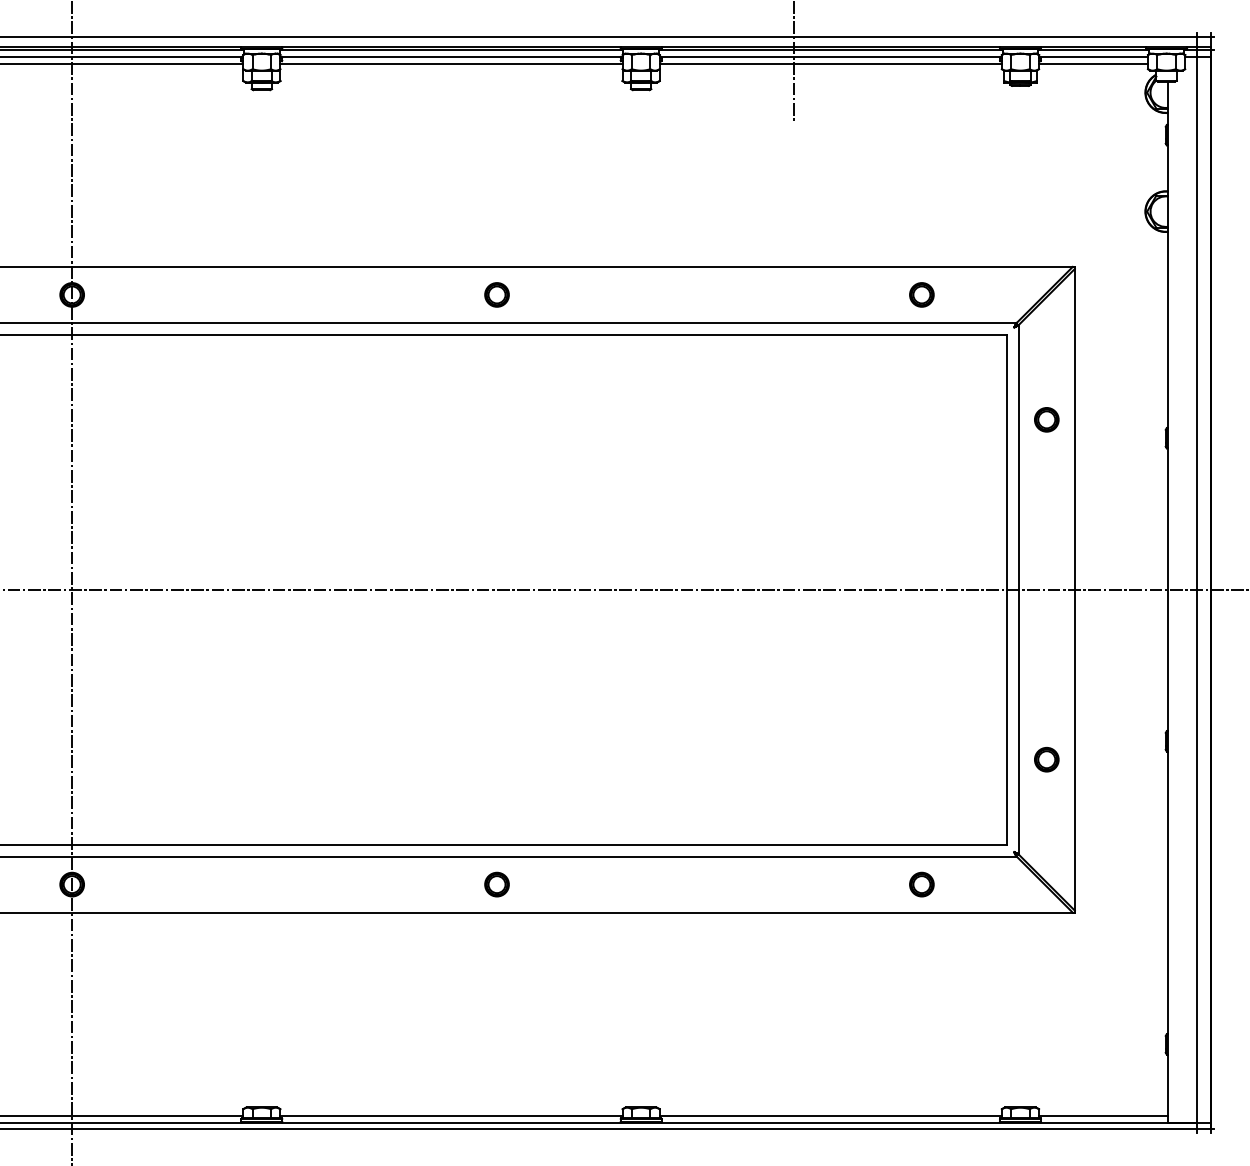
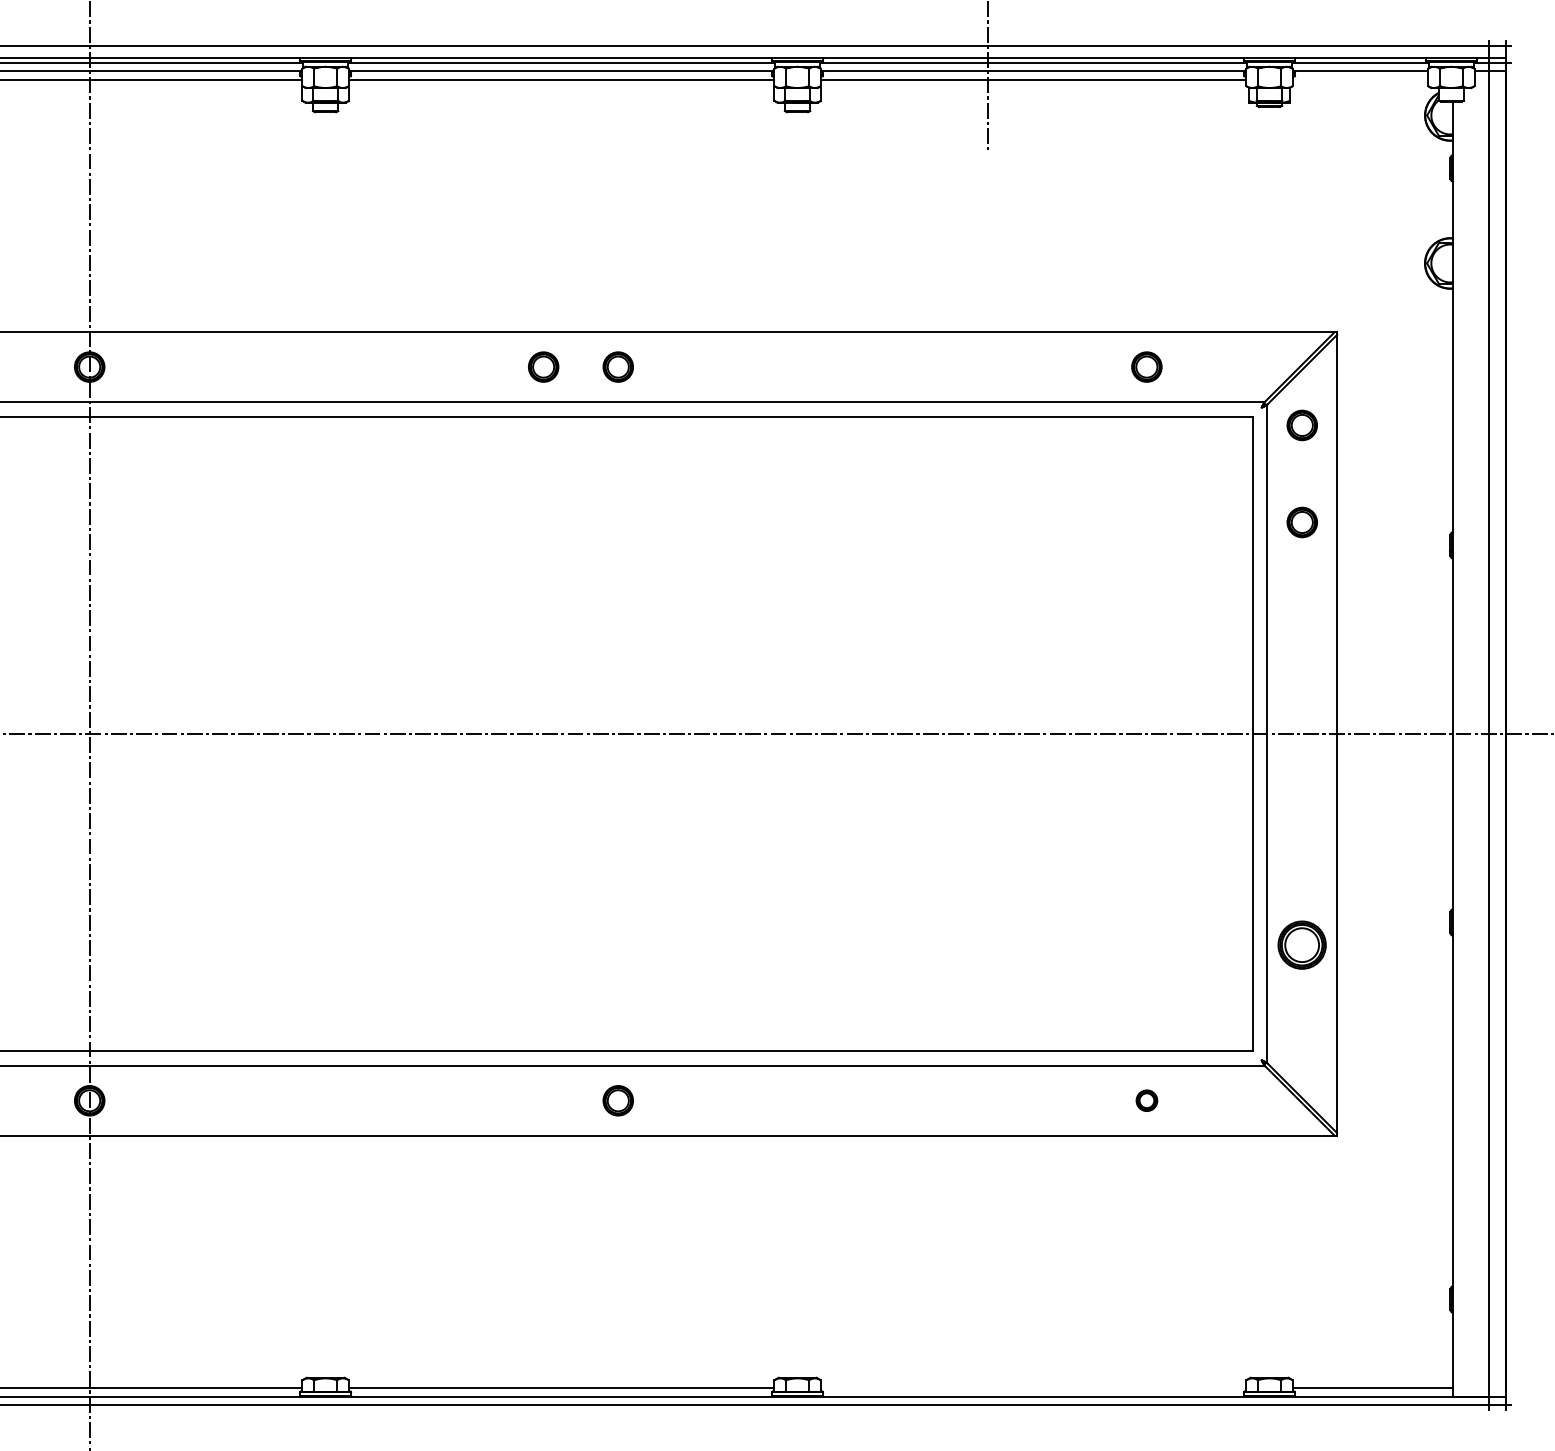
line: (1093, 63) -> (1360, 79), removed
part: (436, 294) -> (542, 366), added
part: (1046, 341) -> (1301, 425), added
part: (1046, 759) -> (1301, 945), size x1.6
part: (921, 884) -> (1146, 1100), size x0.7
line: (830, 1115) -> (1033, 1388), removed

